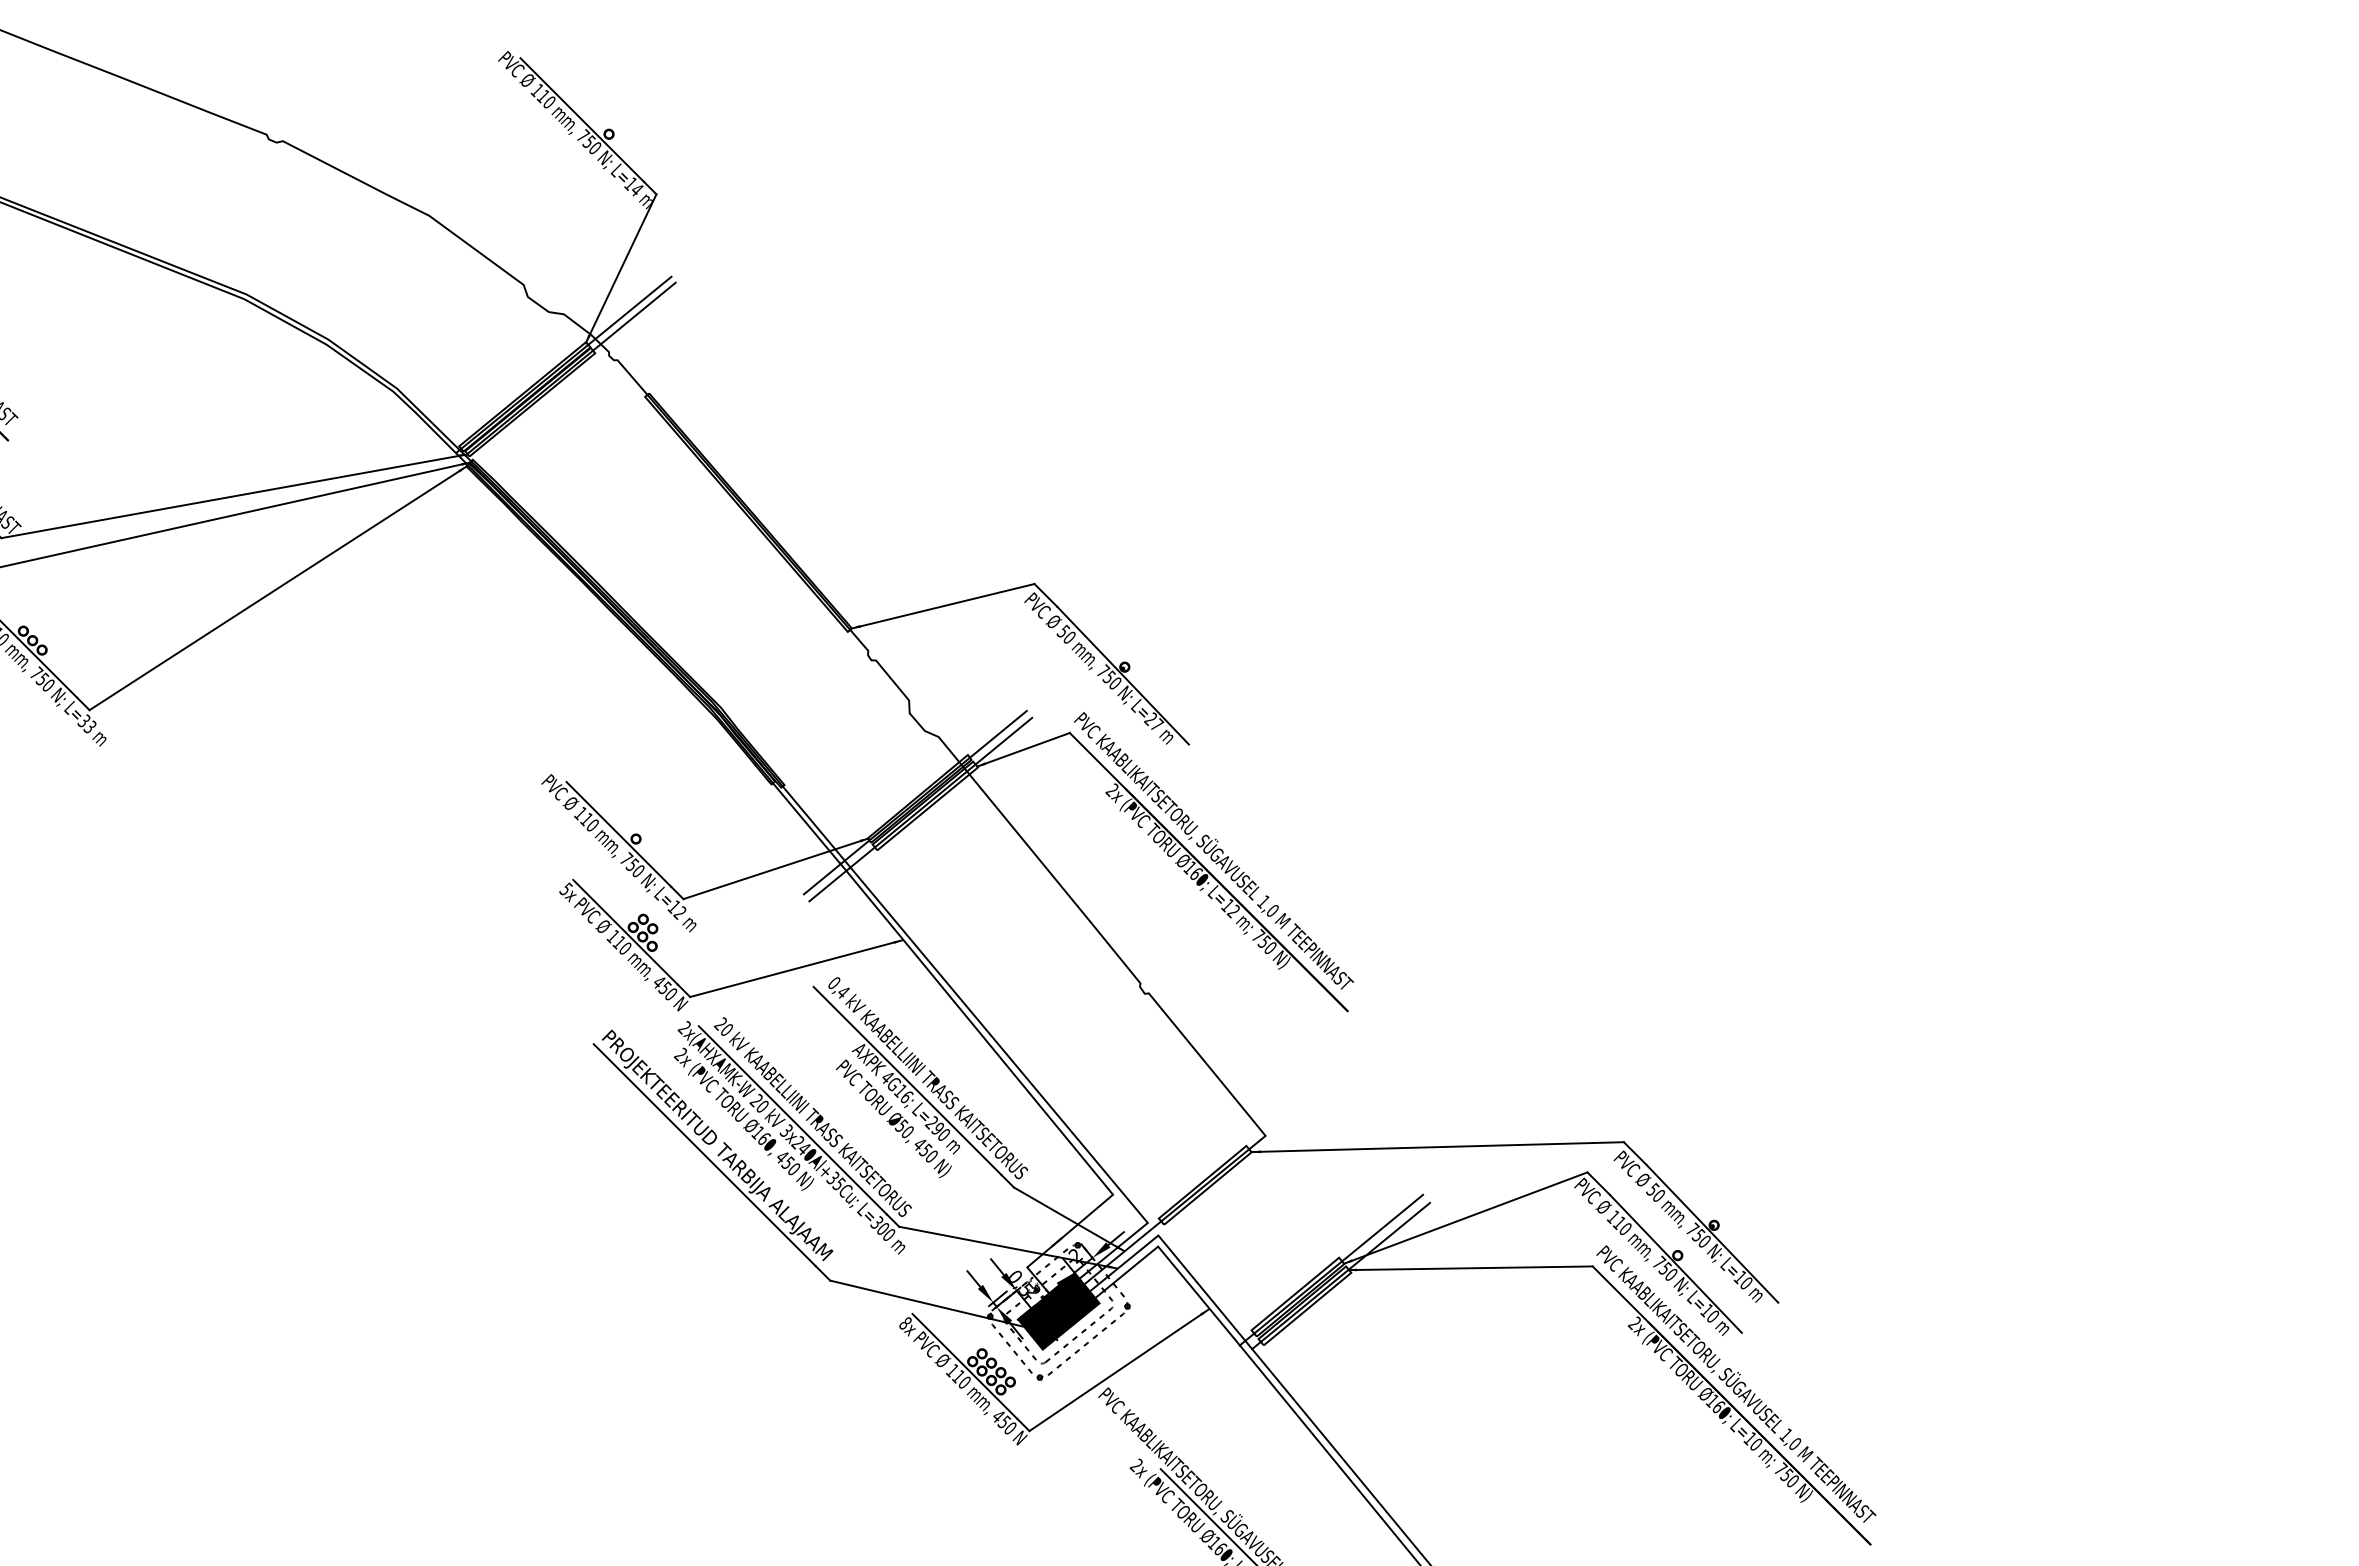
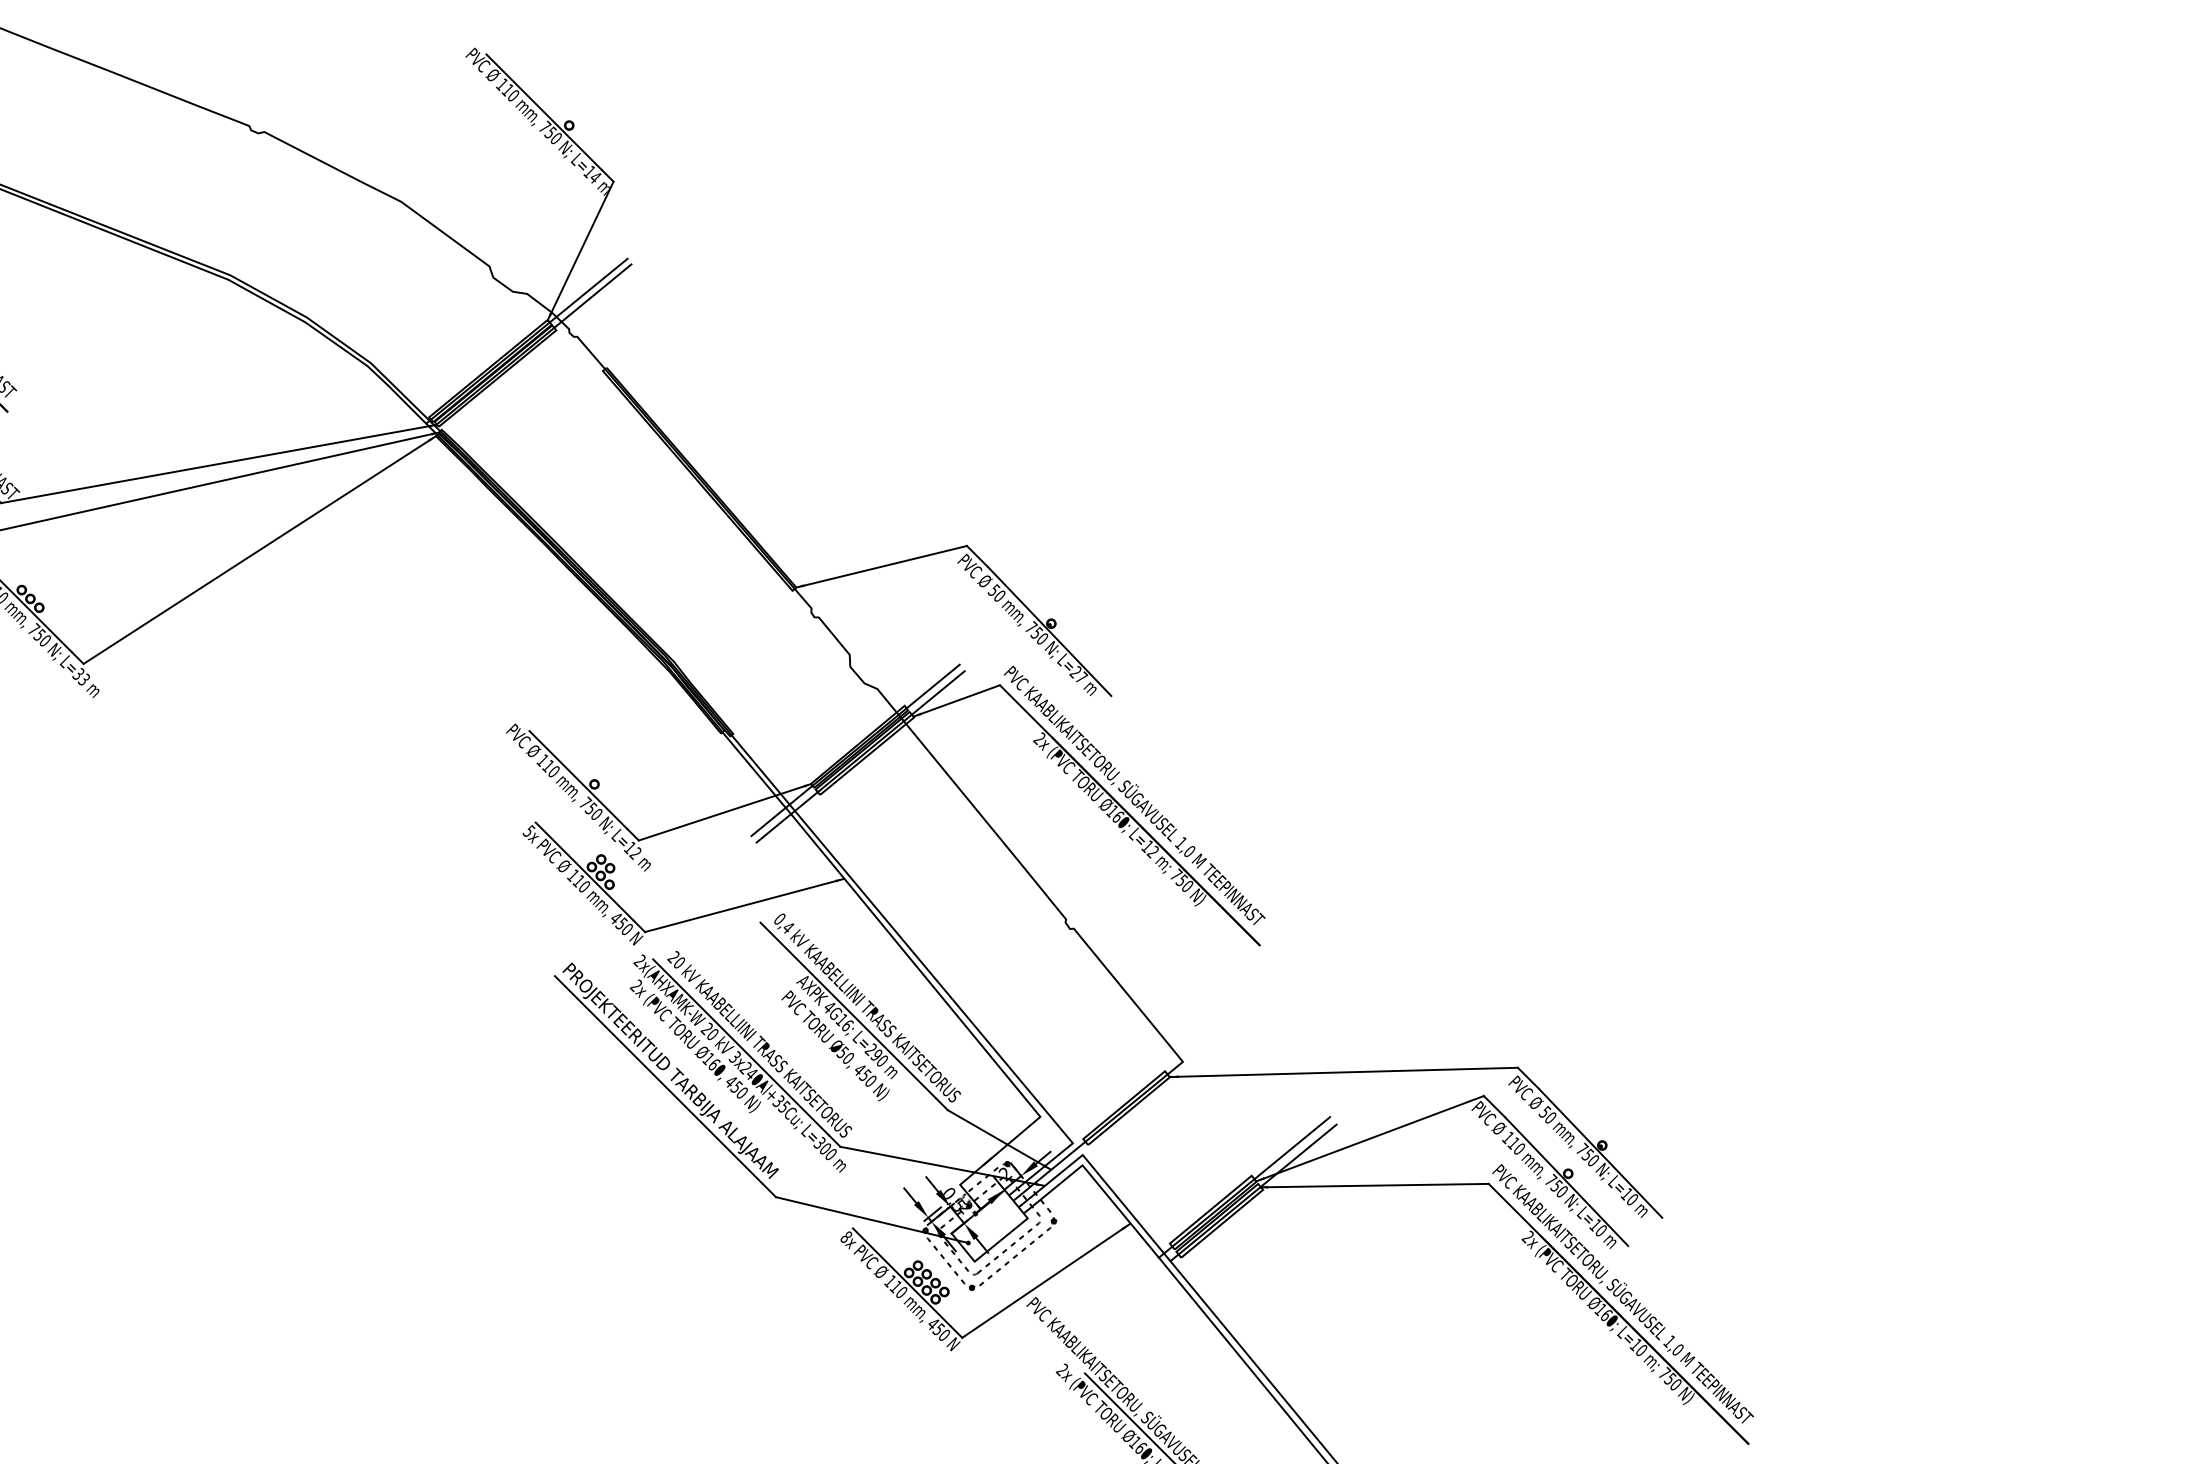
fill: (1058, 1311) -> (989, 1226), removed

